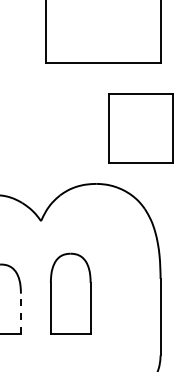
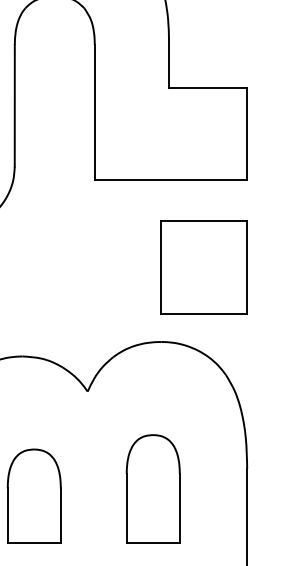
part: (140, 128) -> (203, 267), moved
part: (70, 293) -> (152, 488), moved
line: (20, 313) -> (60, 515), dashed -> solid

